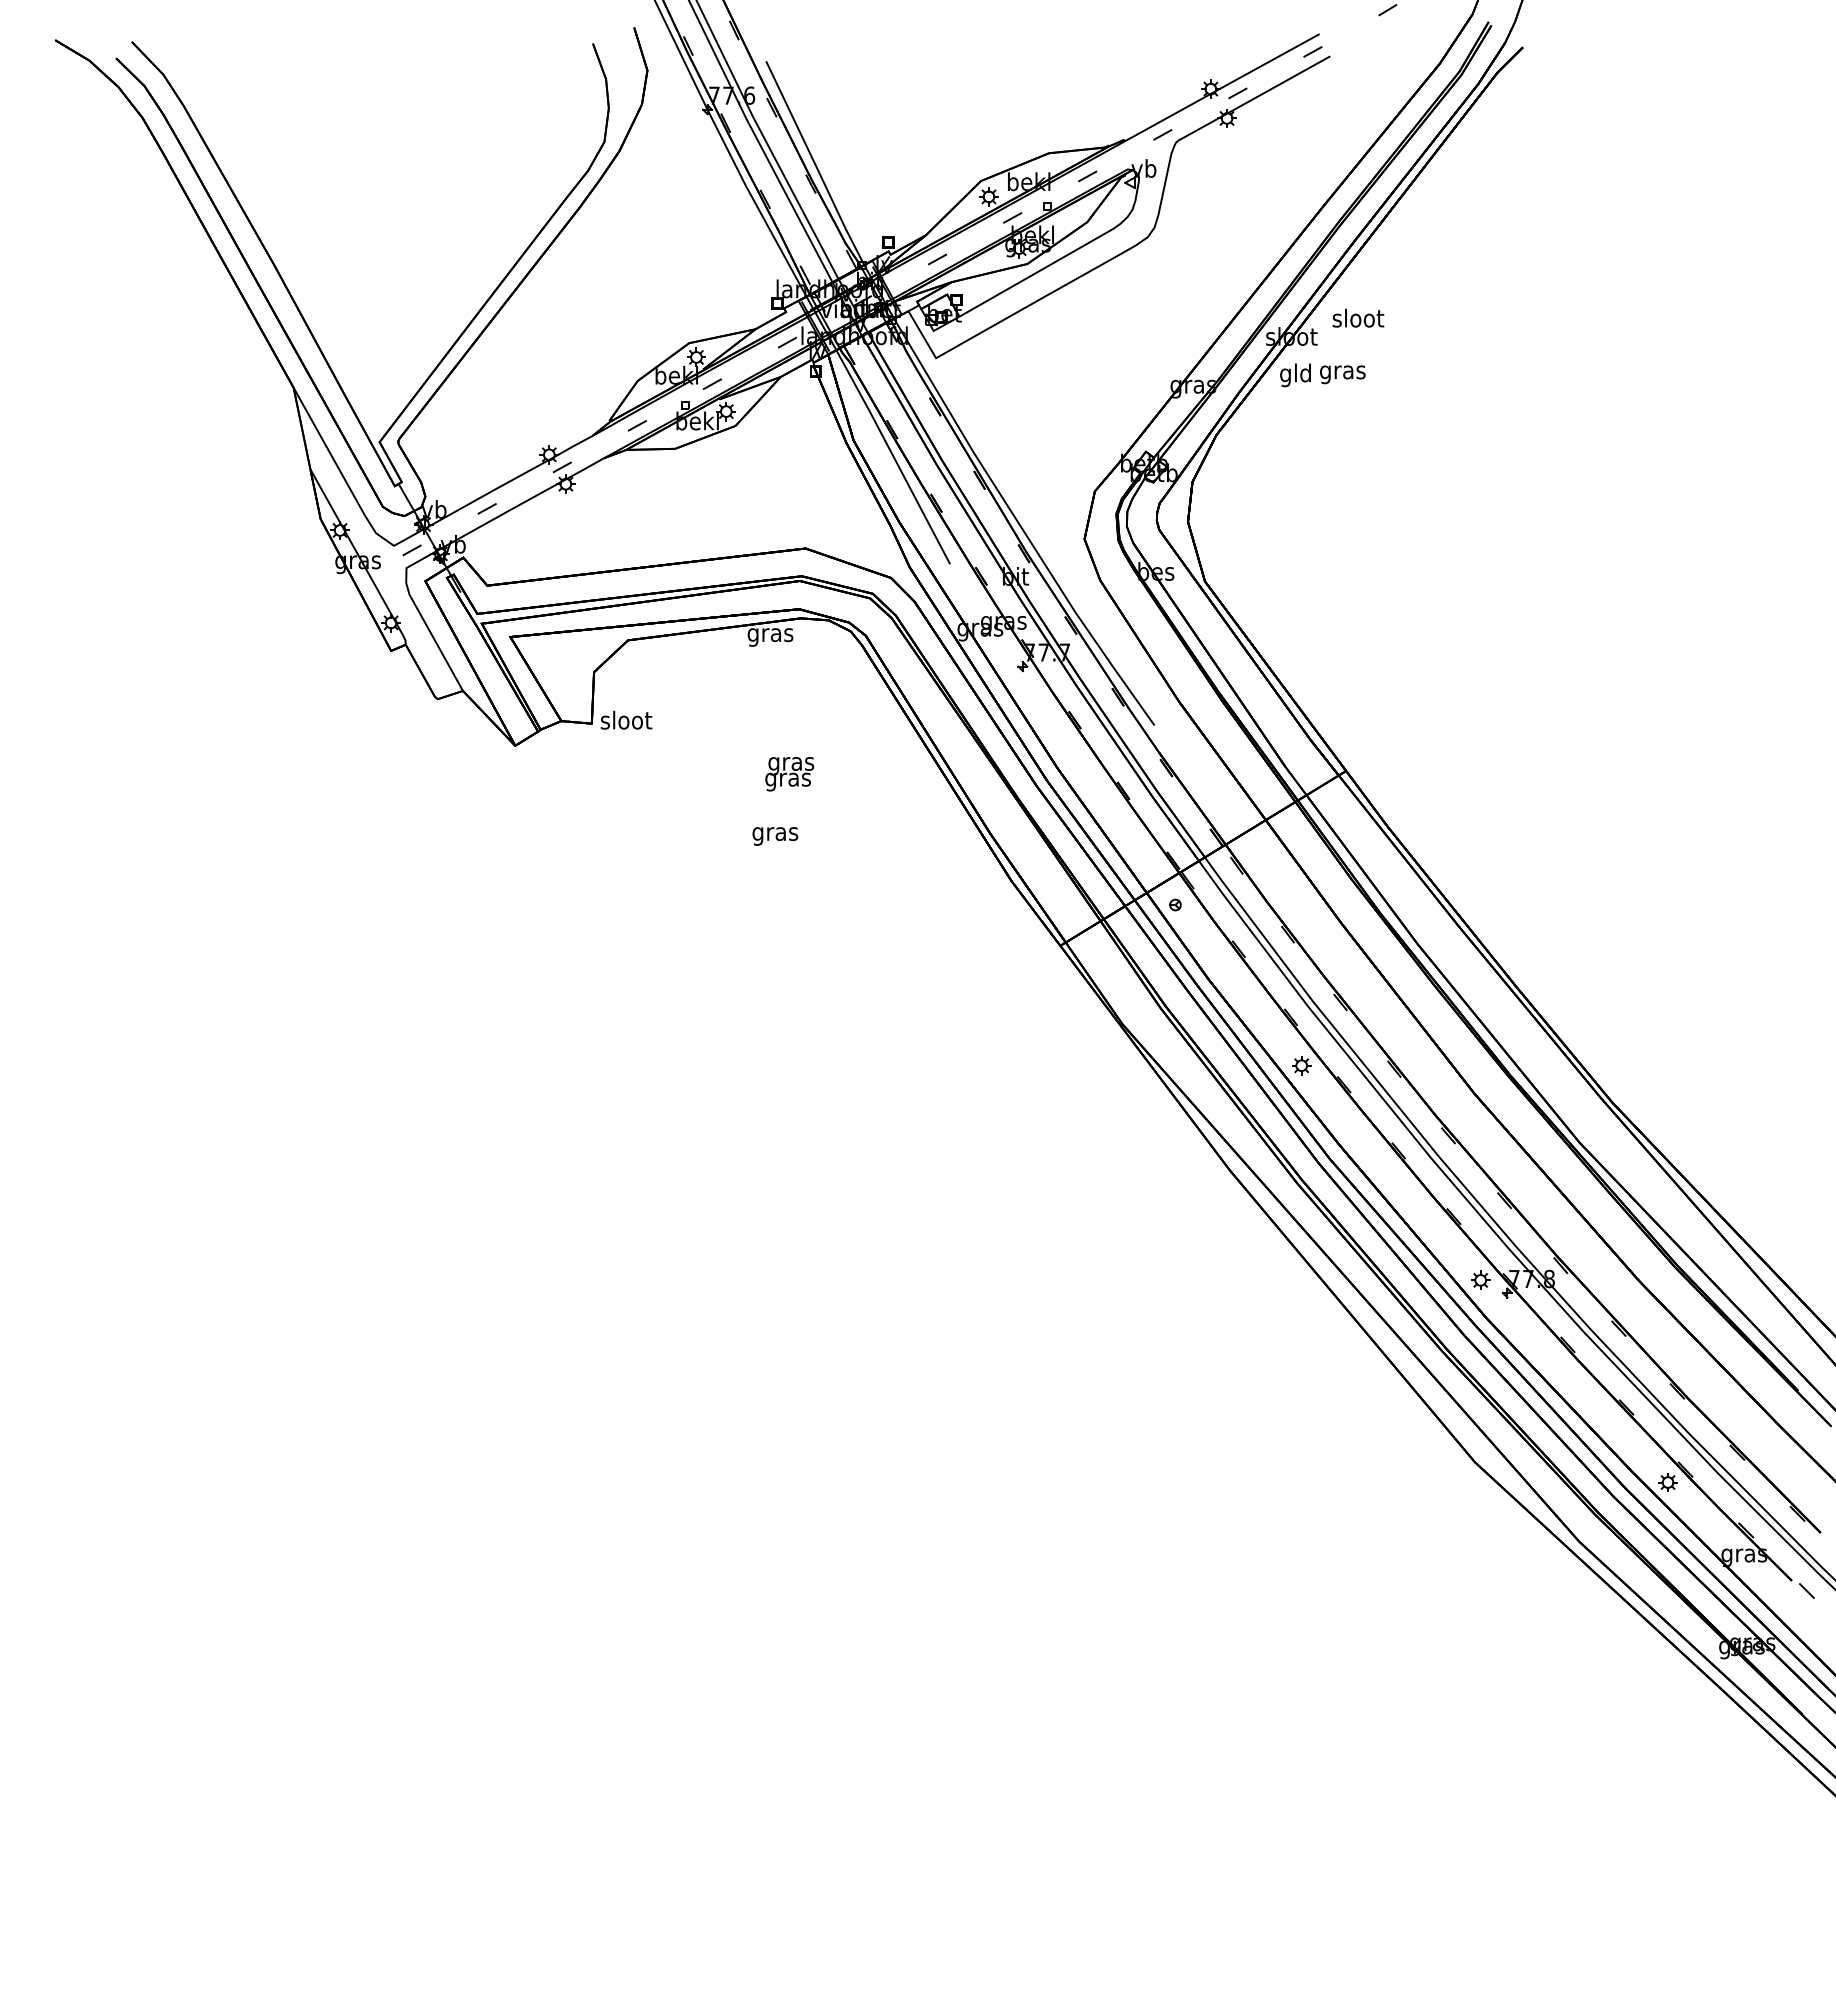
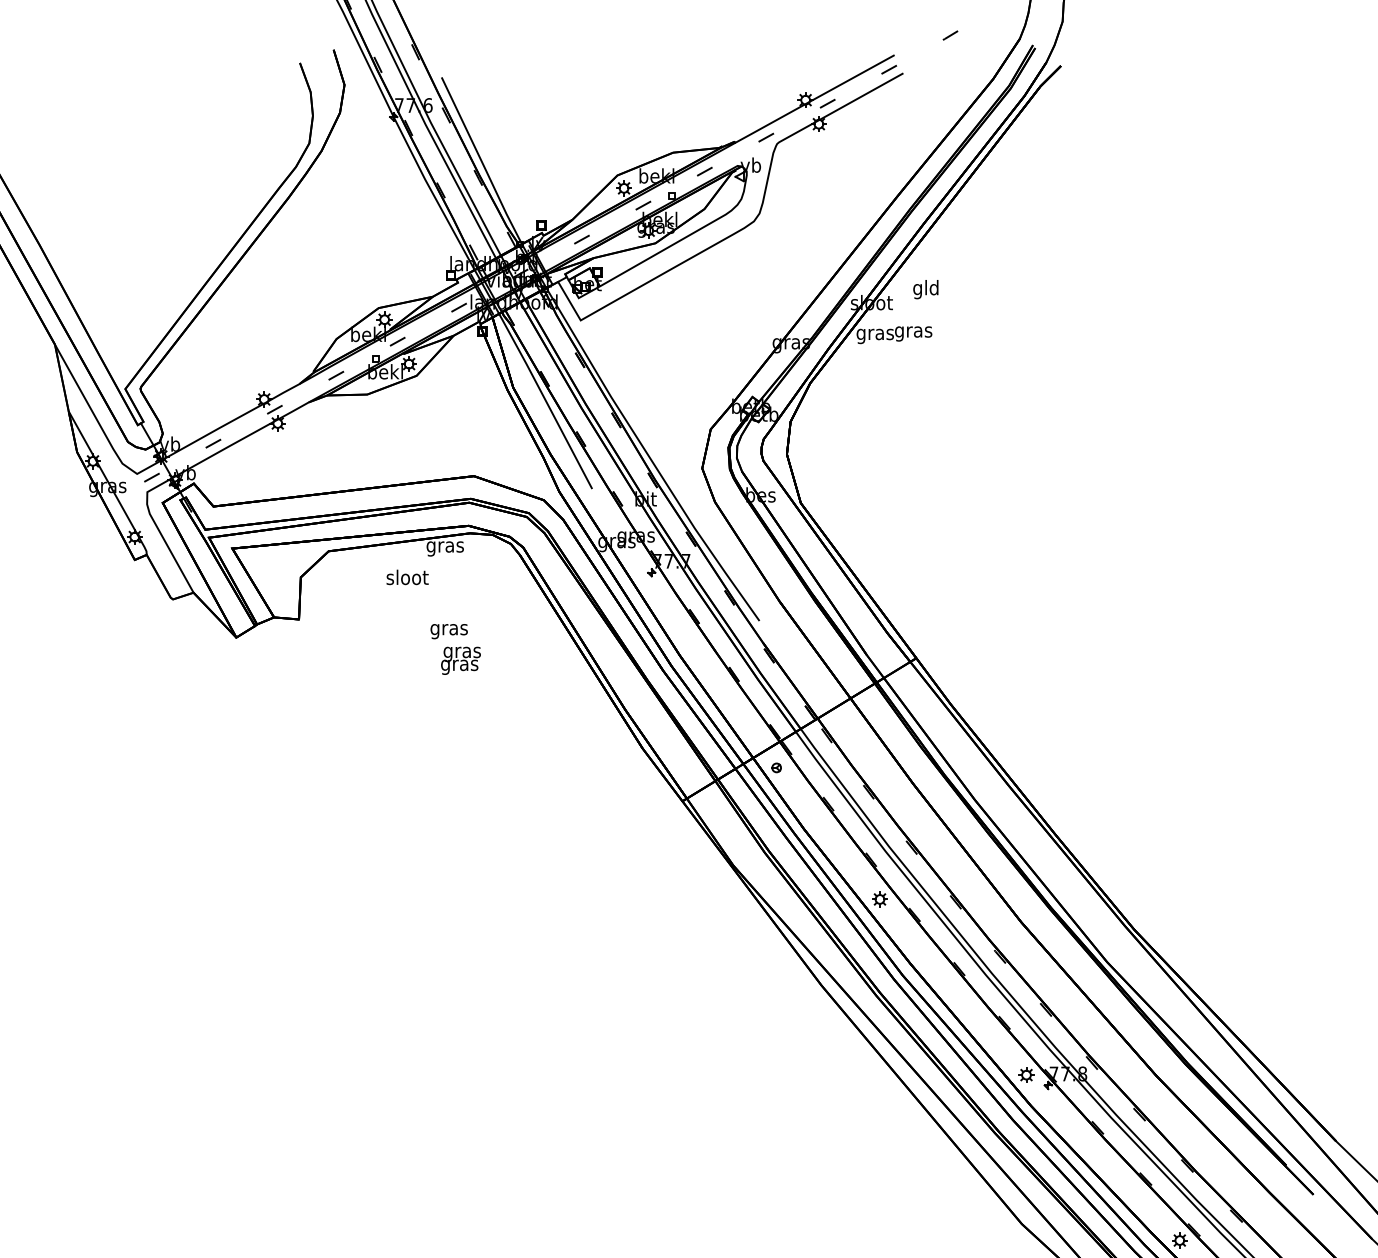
text: (1358, 320) -> (926, 289), sloot -> gld
text: (1295, 375) -> (874, 334), gld -> gras
text: (626, 719) -> (407, 576), moved
text: (775, 836) -> (449, 631), moved

